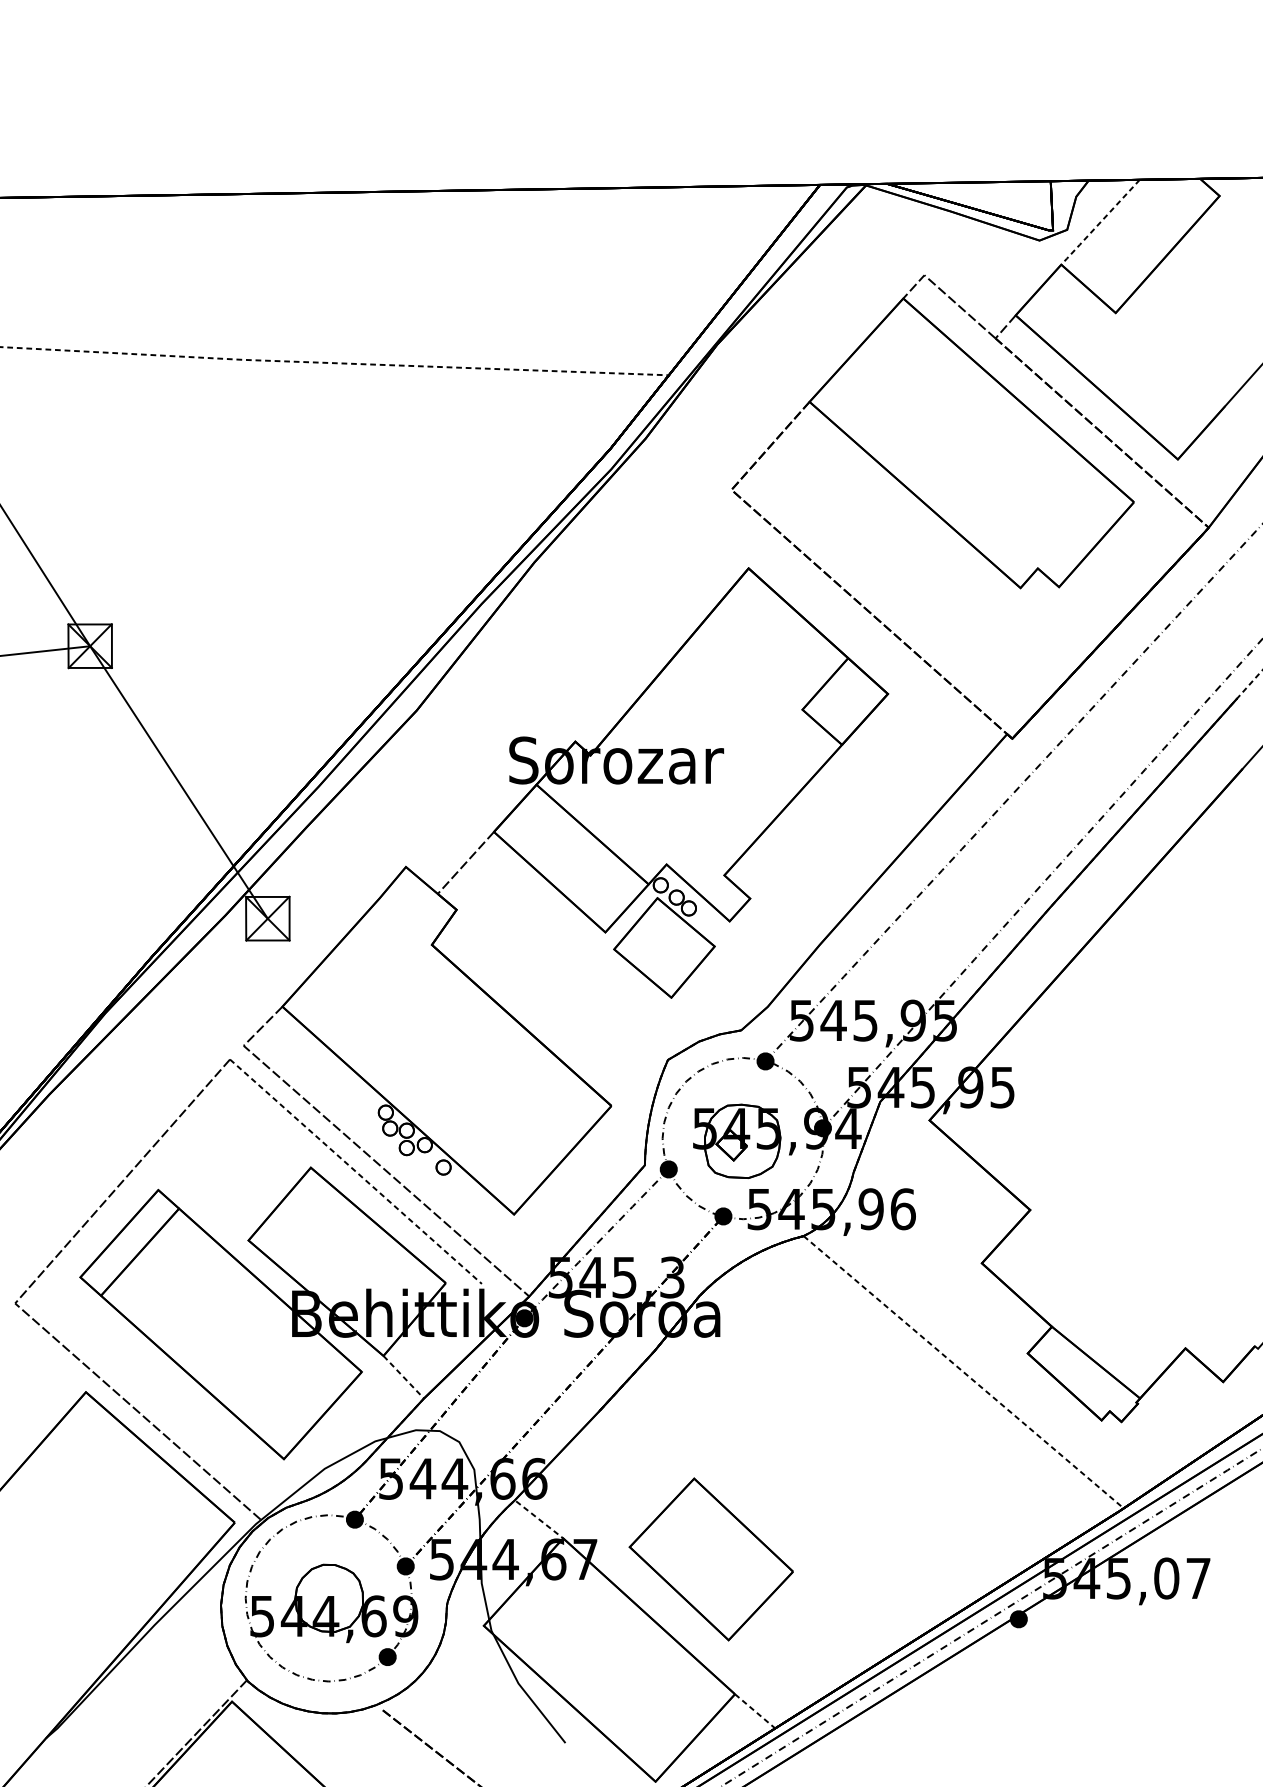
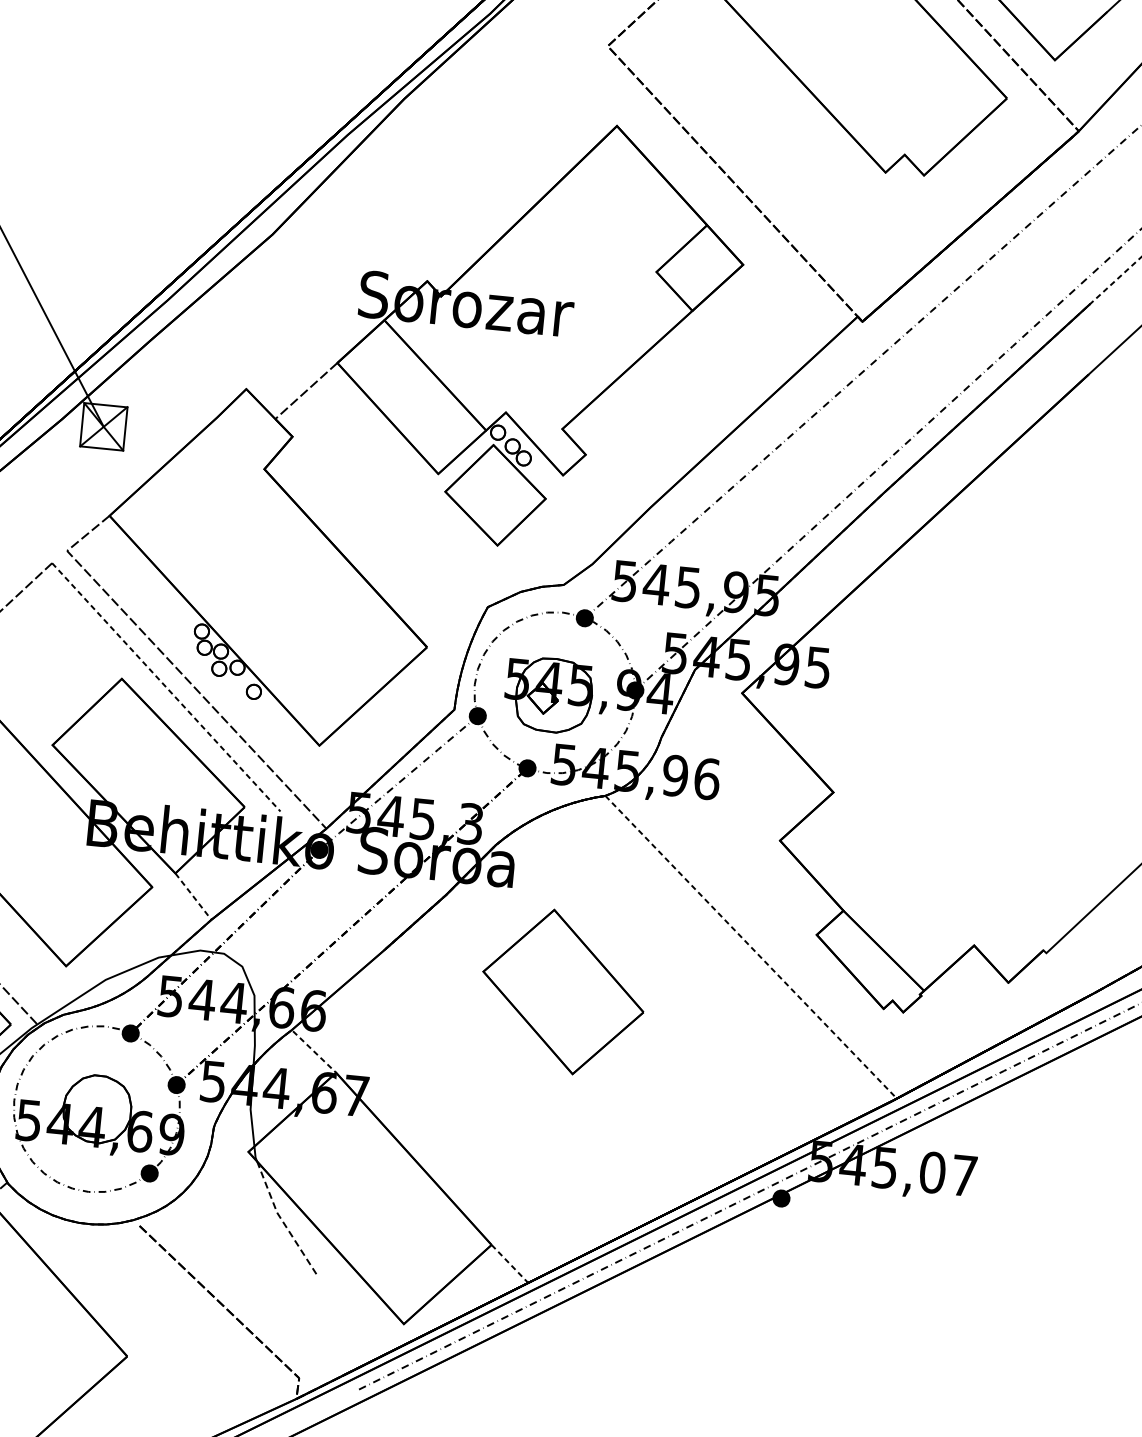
part: (710, 1559) -> (562, 991), moved
line: (524, 1691) -> (282, 1221), solid -> dashed

